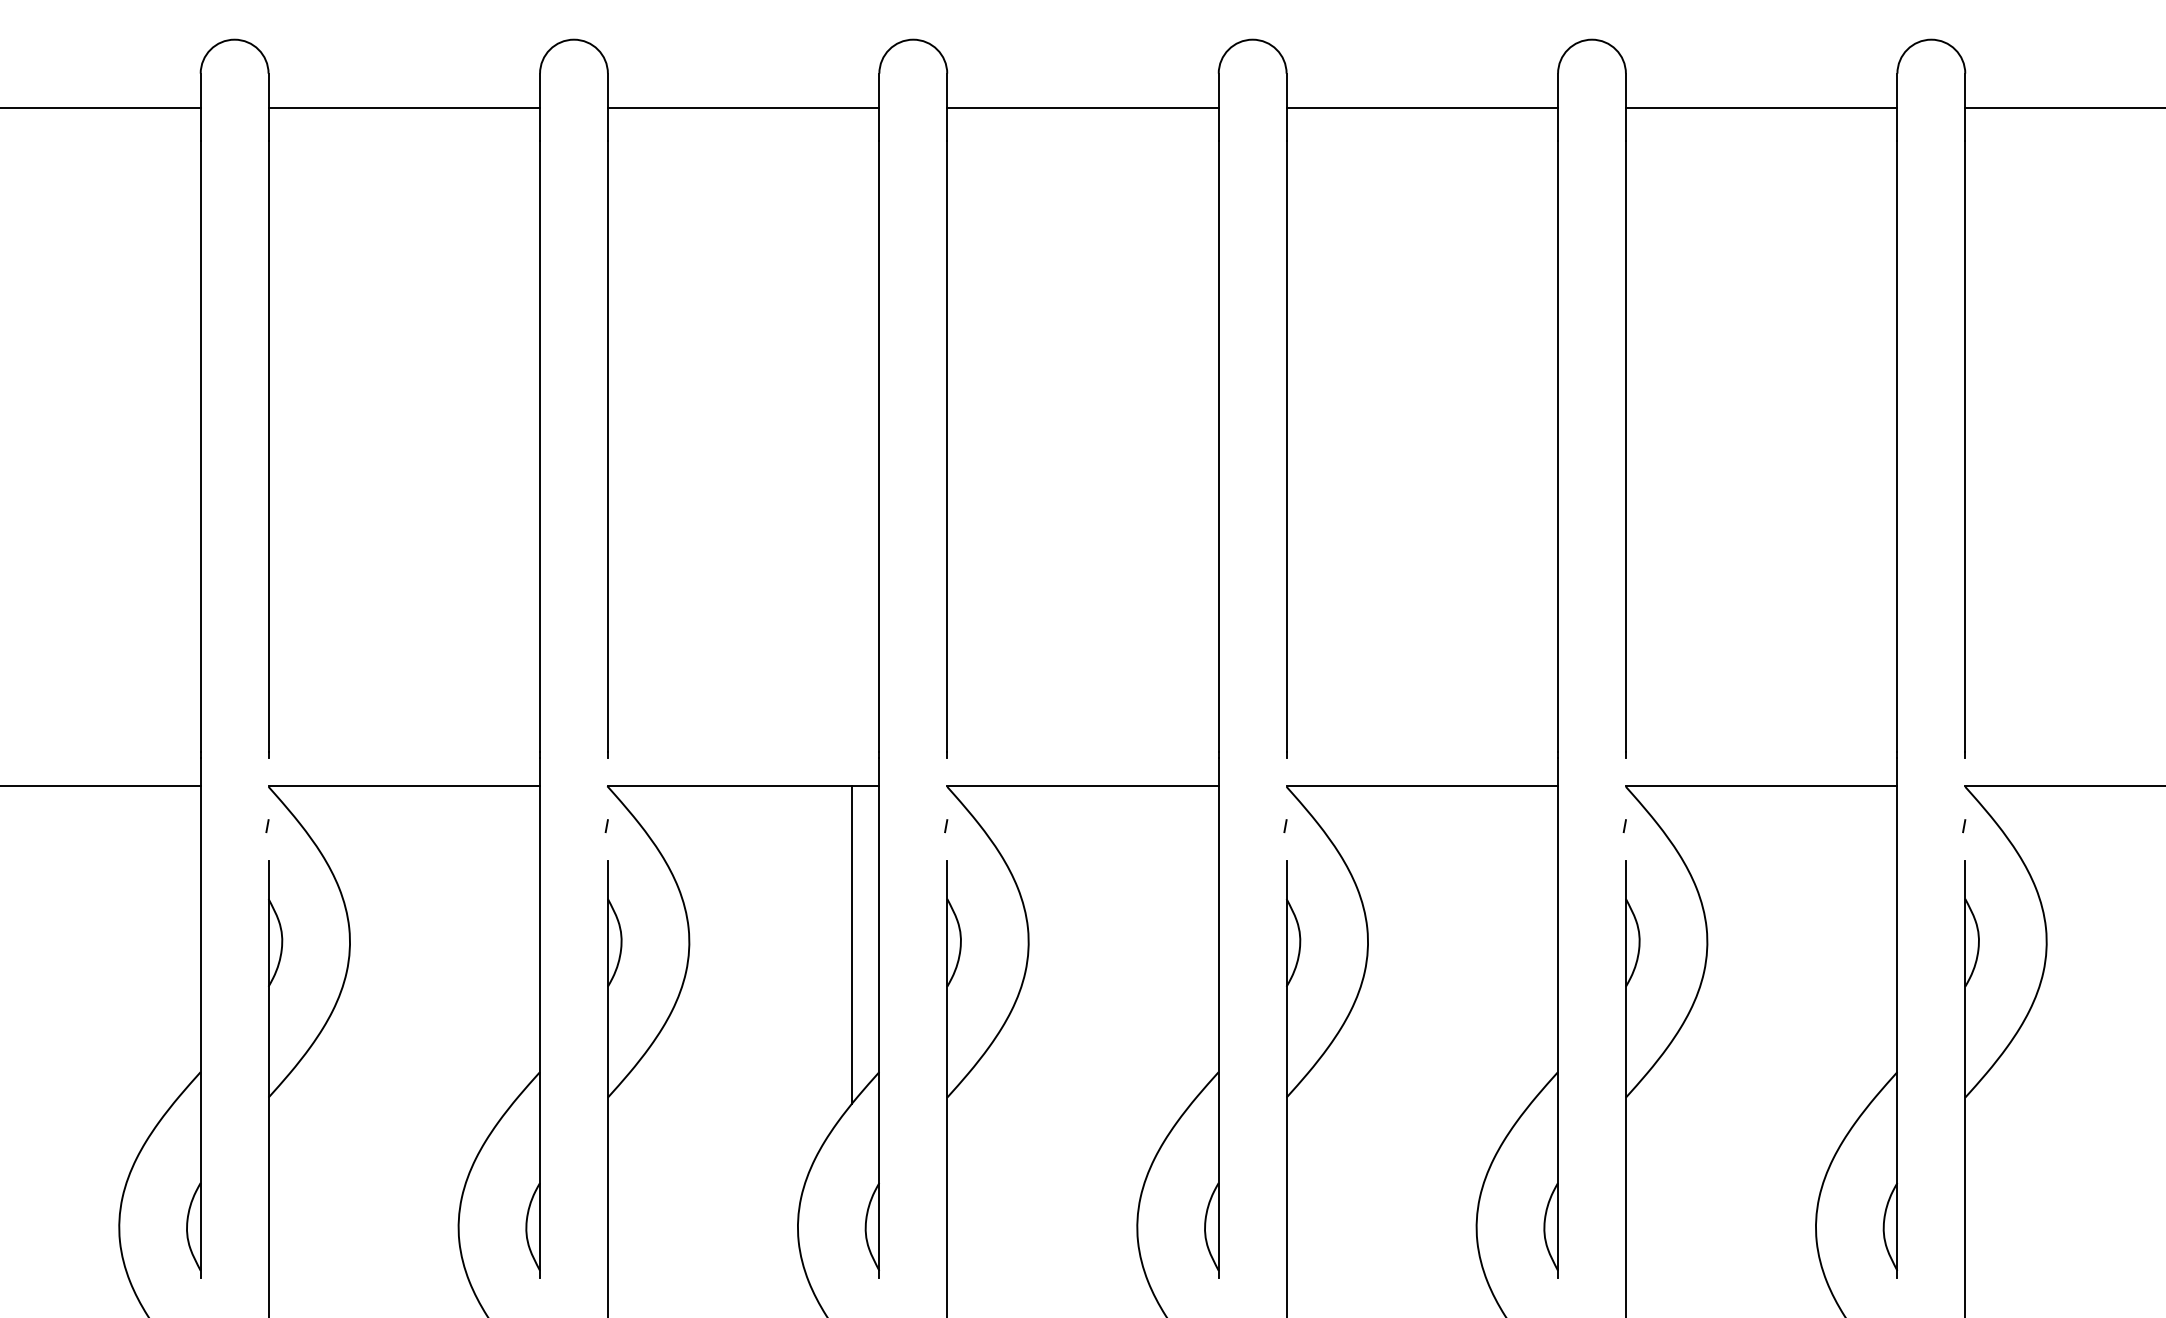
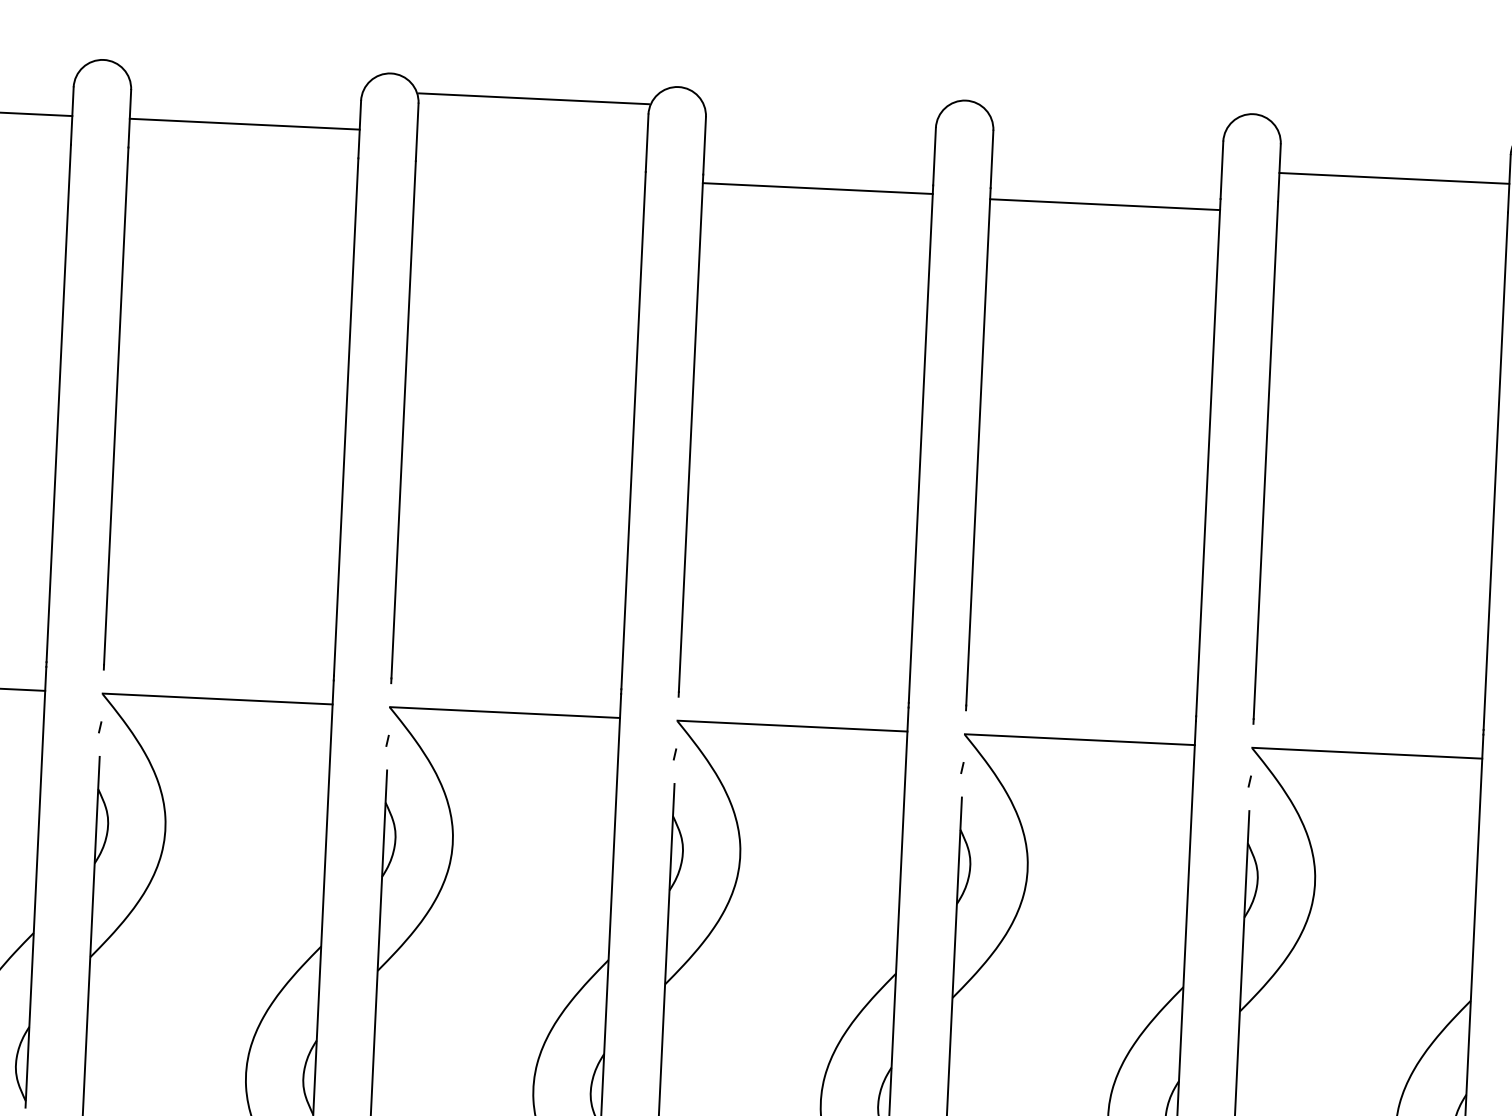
line: (743, 107) -> (533, 98), moved
line: (1082, 107) -> (817, 188), moved
line: (1422, 107) -> (1105, 204), moved
line: (852, 944) -> (590, 850), removed

